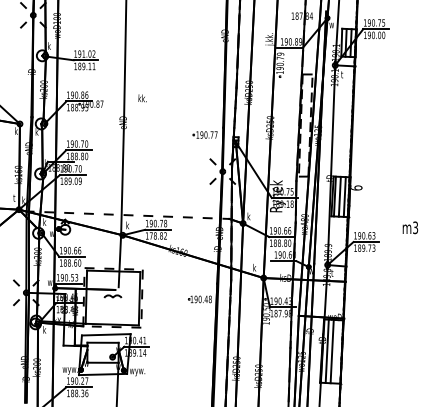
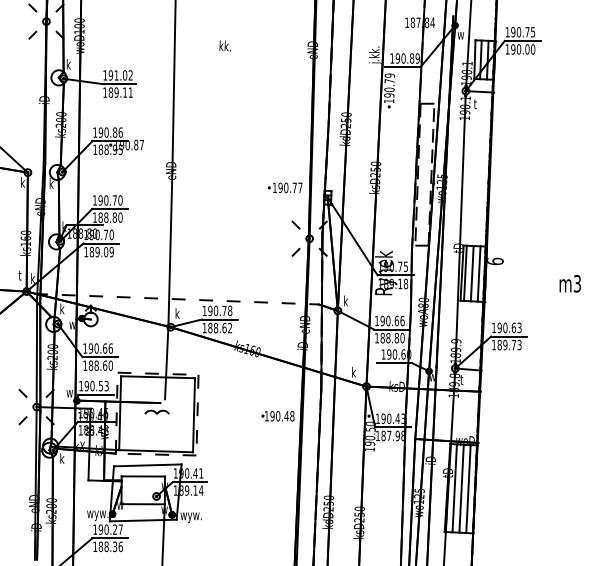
text: (142, 98) -> (224, 45), moved
text: (409, 227) -> (569, 283), moved
text: (156, 235) -> (217, 327), 178.82 -> 188.62
line: (337, 352) -> (468, 489), added

